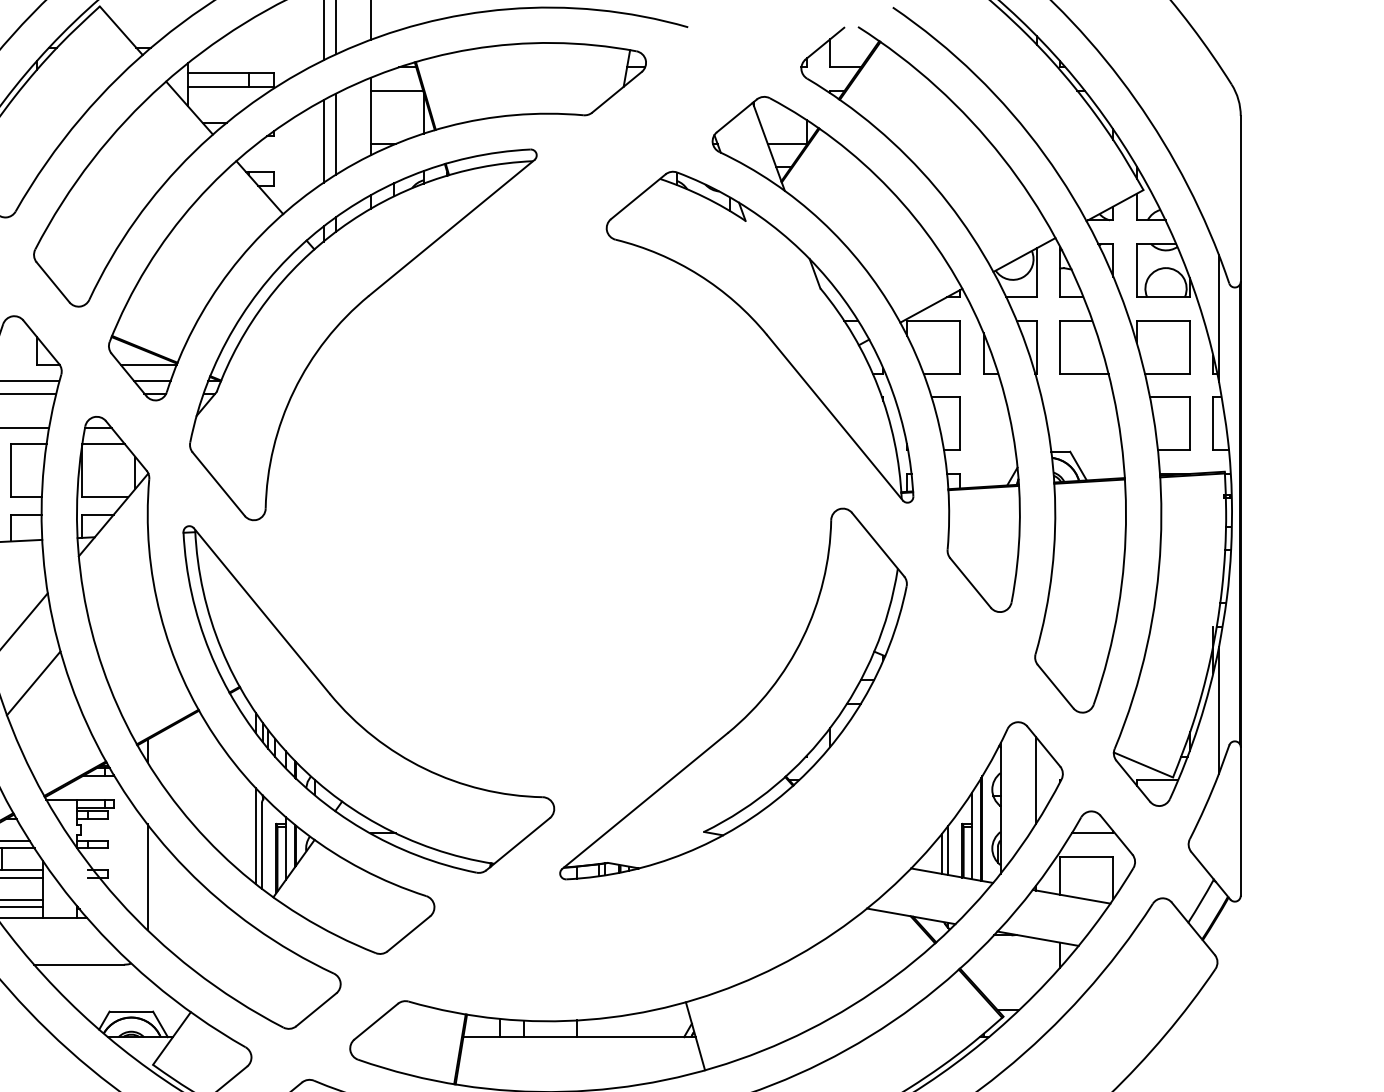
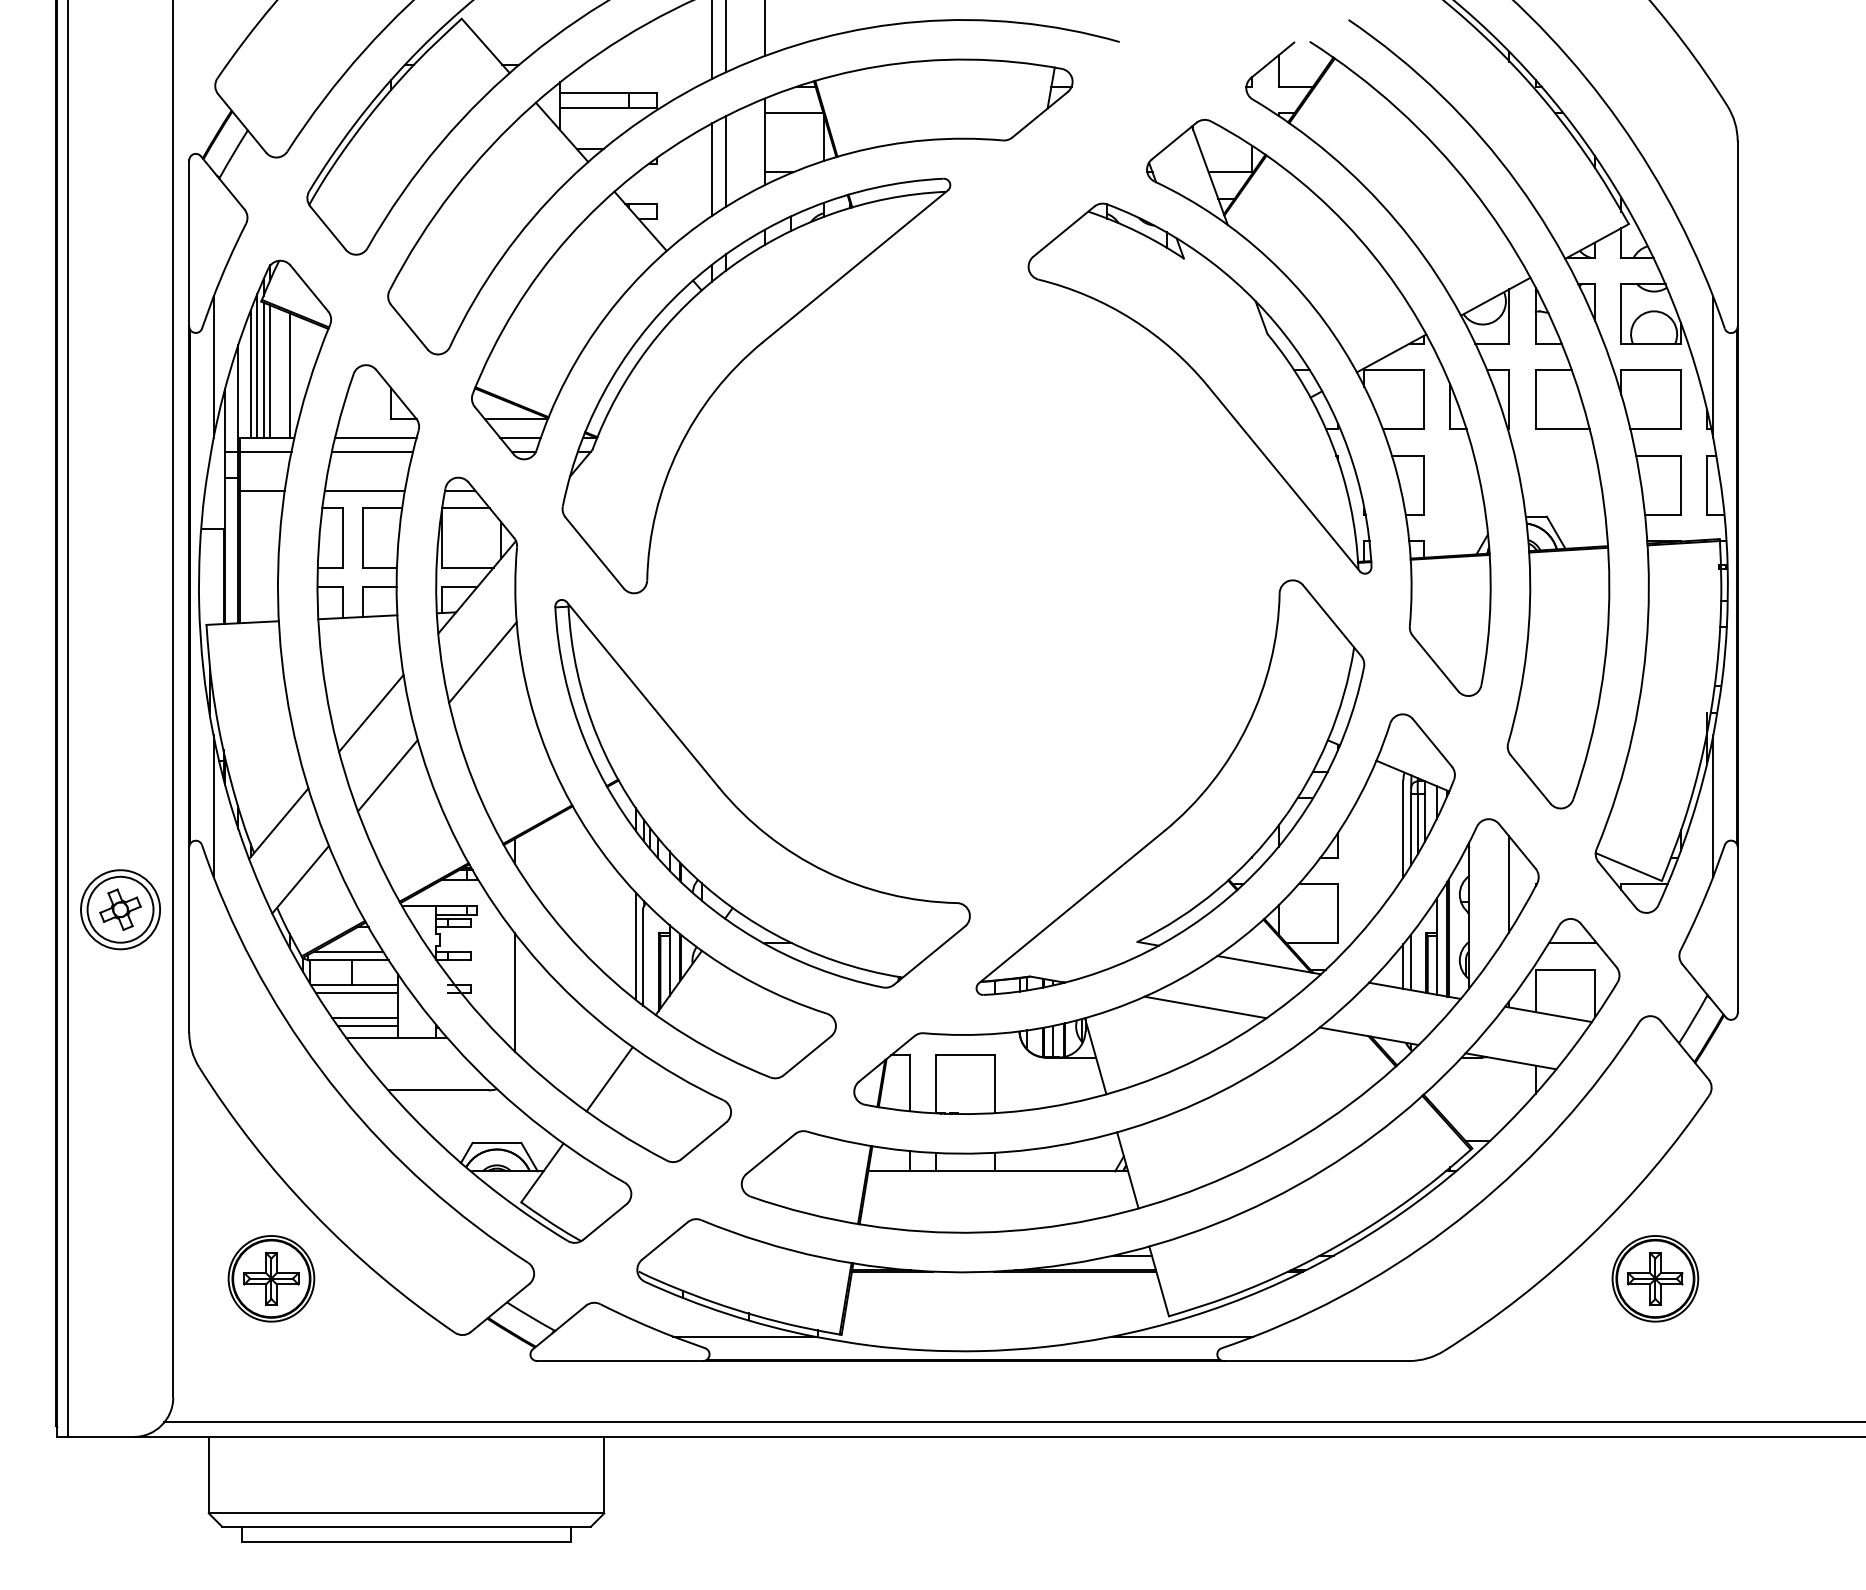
line: (118, 582) -> (482, 662), added
part: (748, 860) -> (1187, 973), added
line: (231, 954) -> (609, 1079), added

